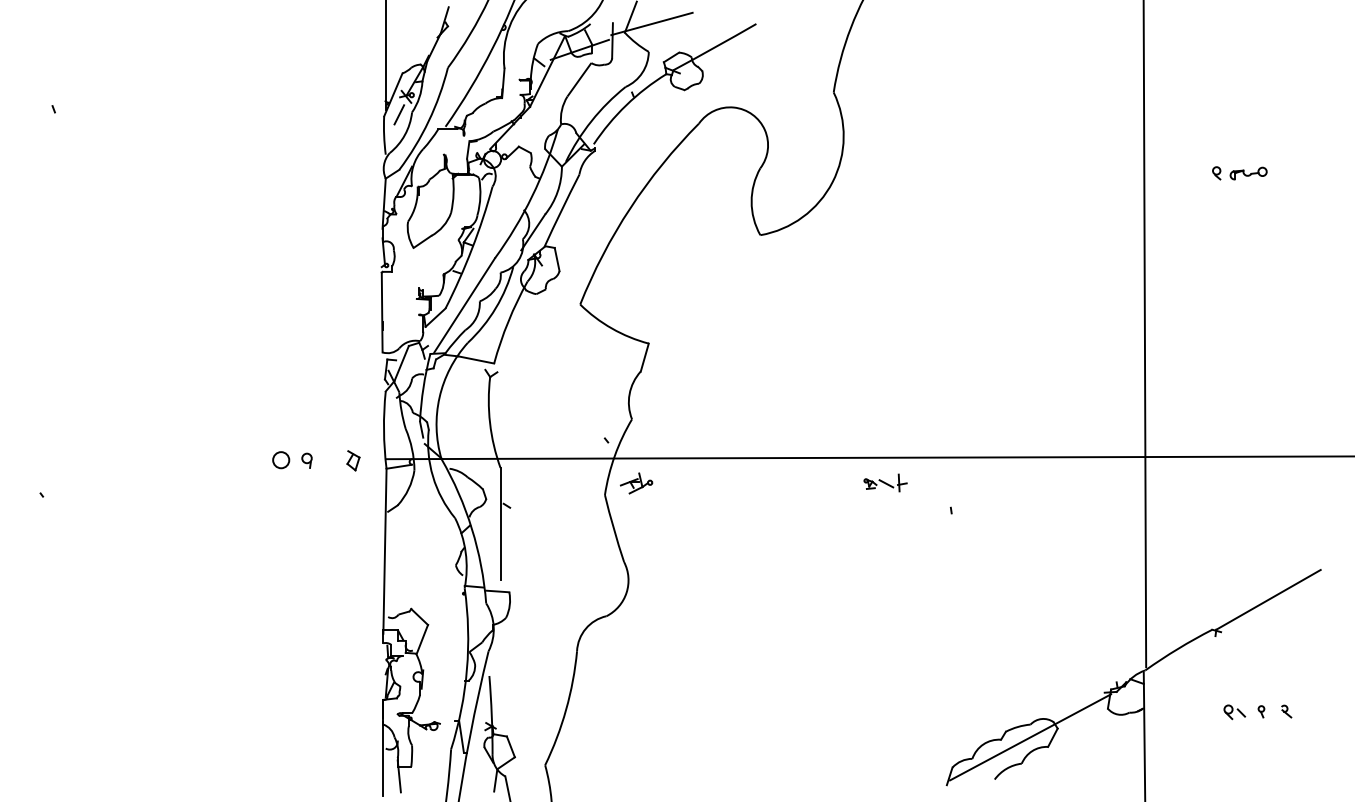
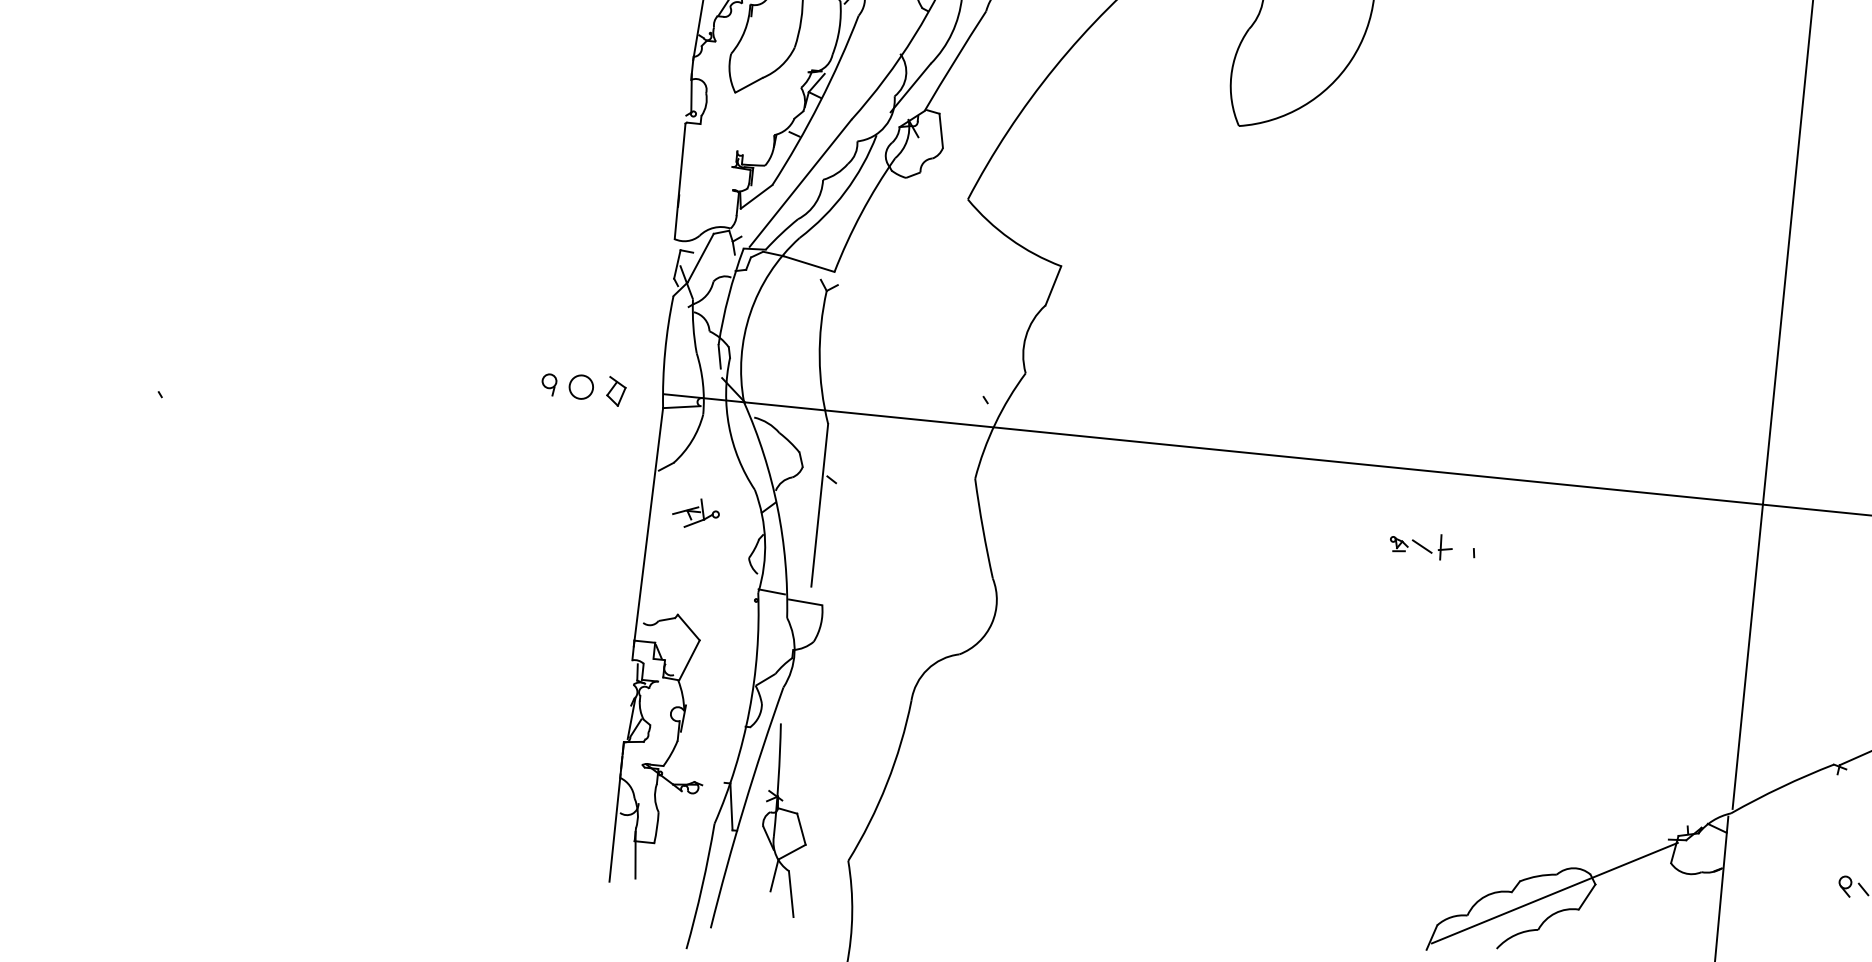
circle: (281, 460) -> (581, 387), moved
part: (885, 482) -> (1421, 544), moved
part: (636, 483) -> (695, 513), moved

